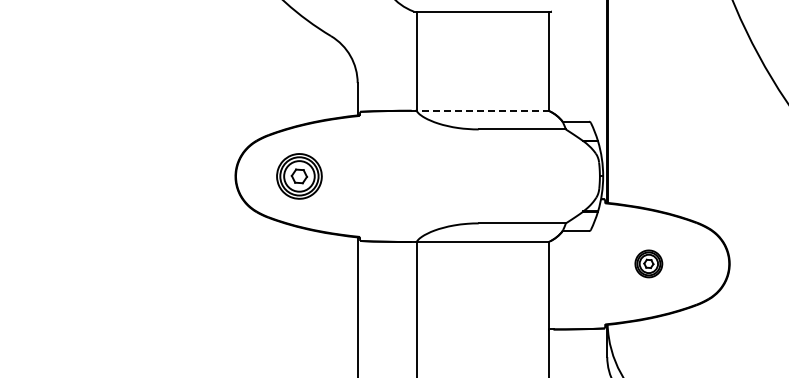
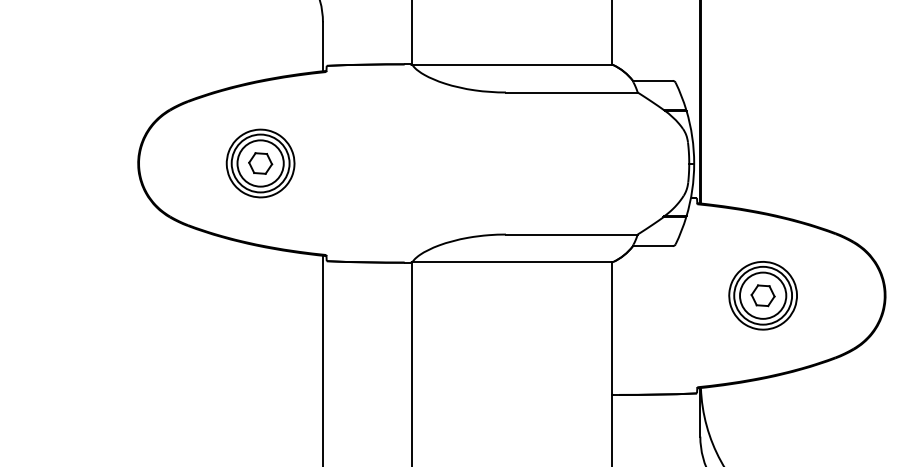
line: (483, 111) -> (513, 65), dashed -> solid
part: (299, 176) -> (260, 163), moved
part: (648, 263) -> (762, 295), size x1.67

